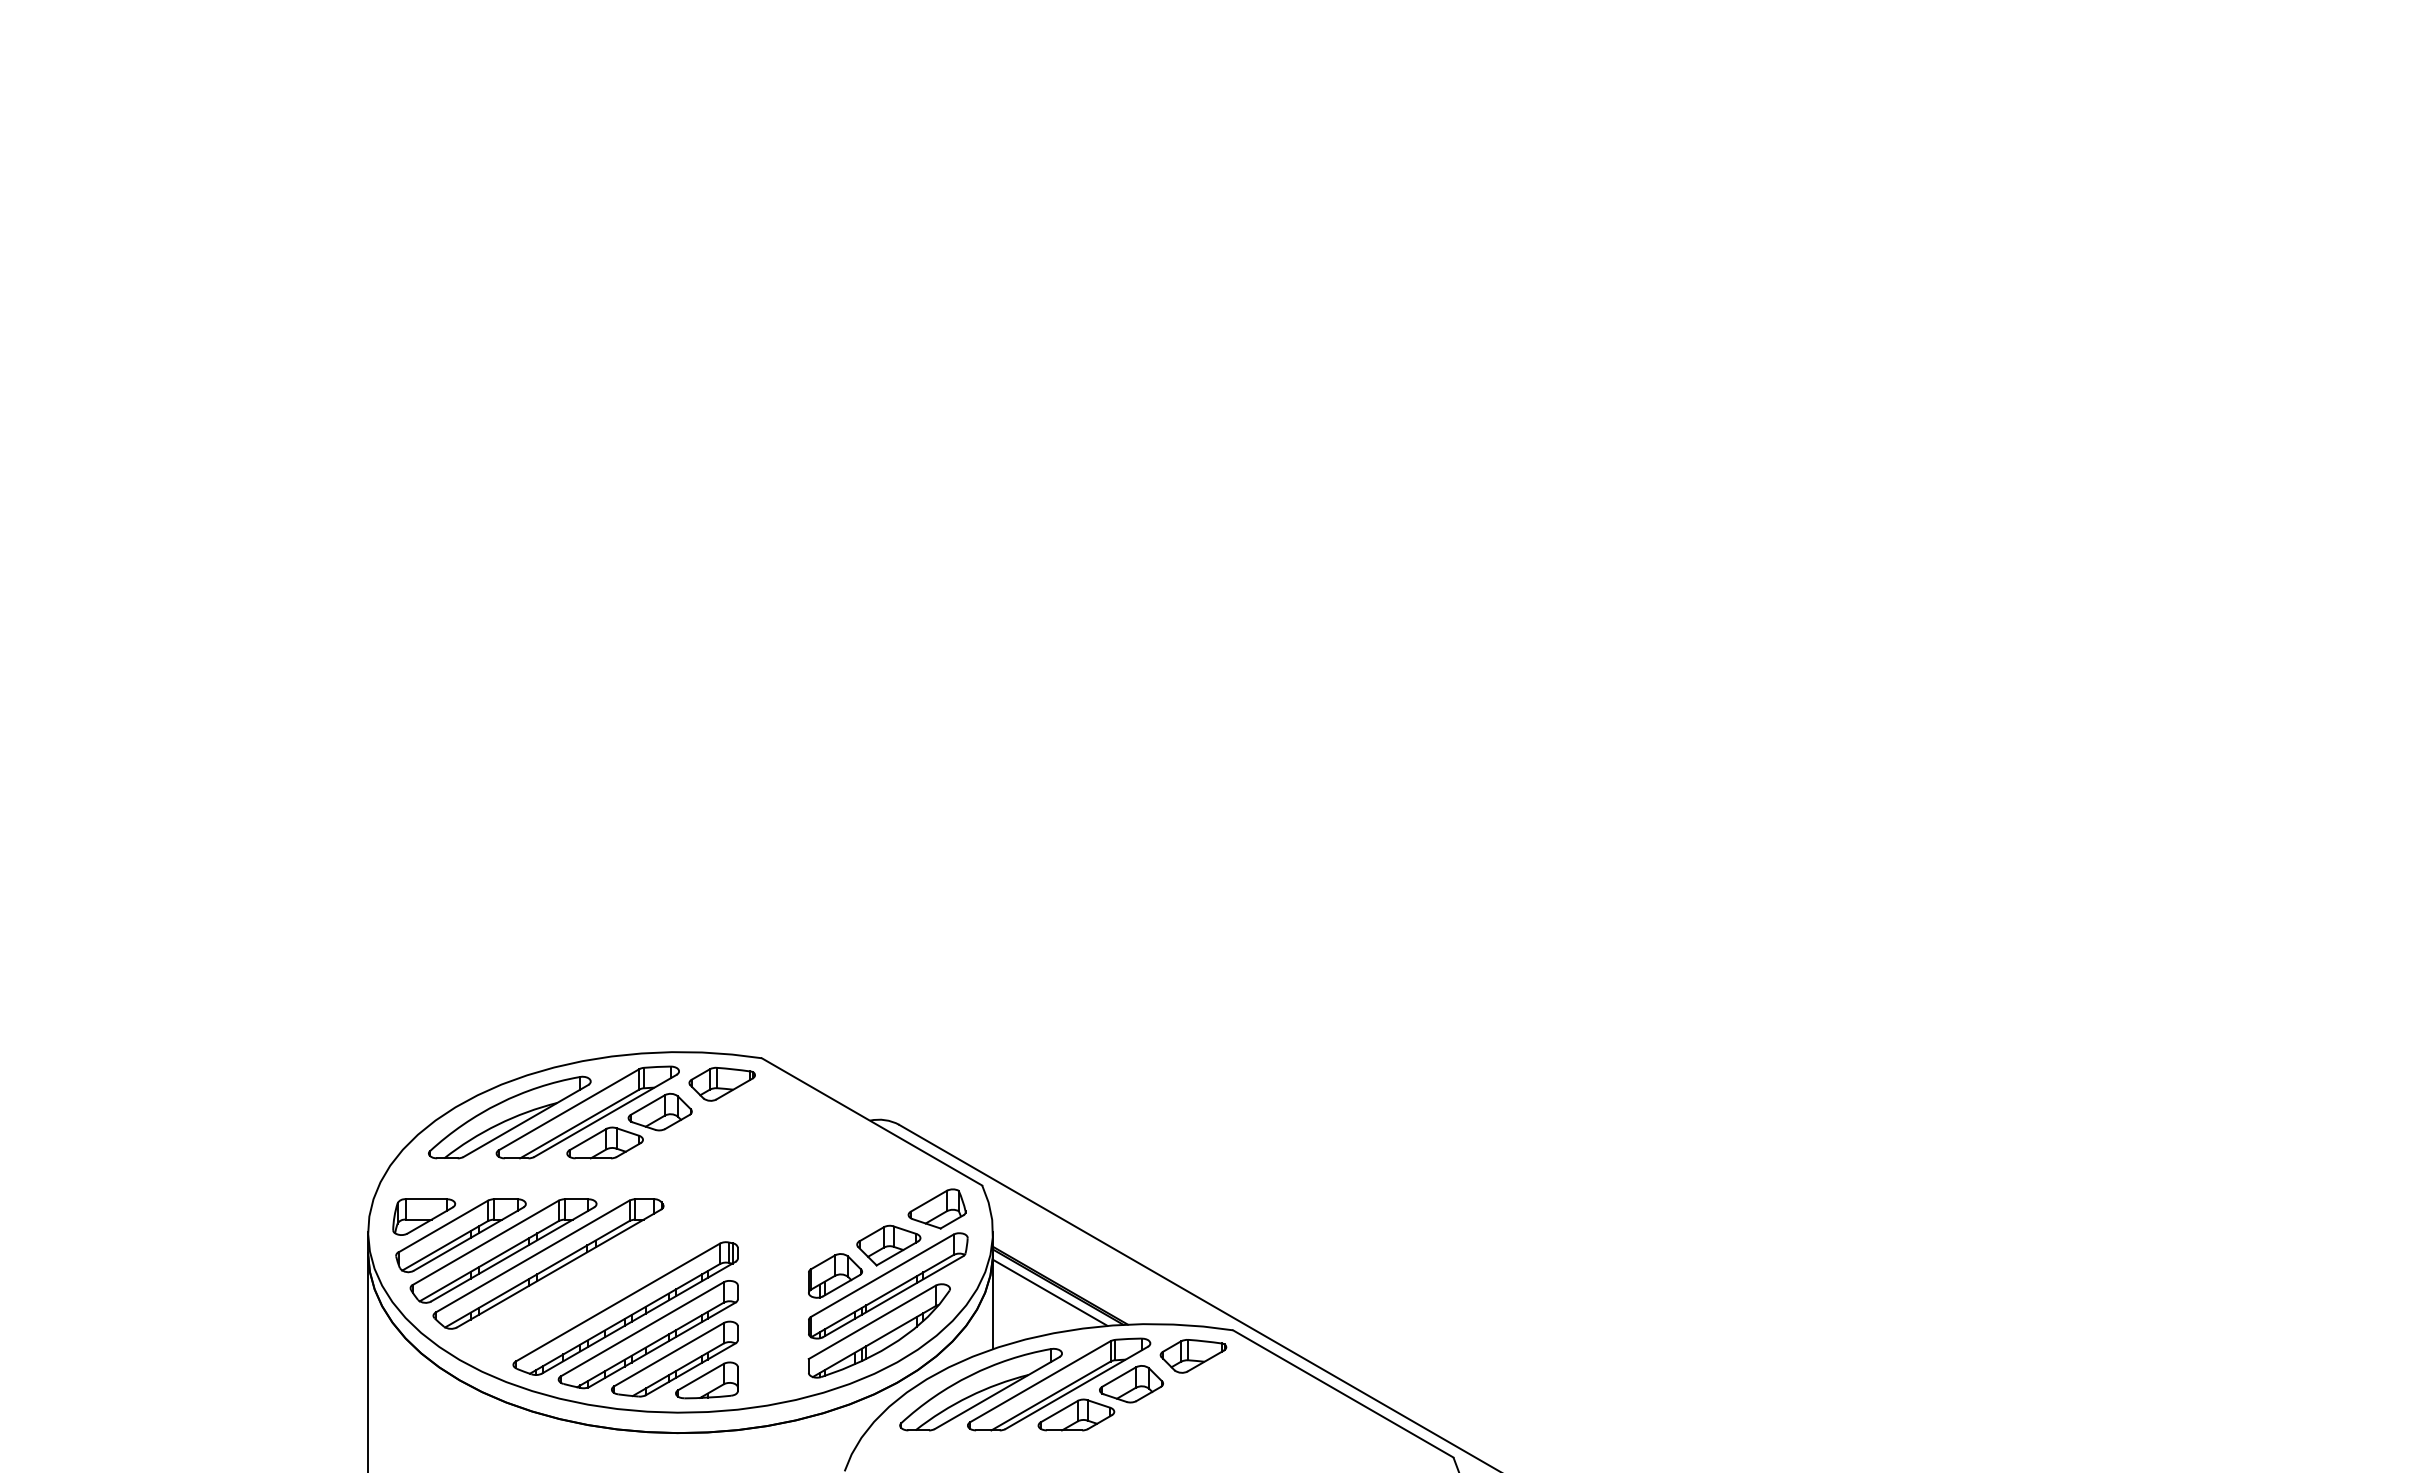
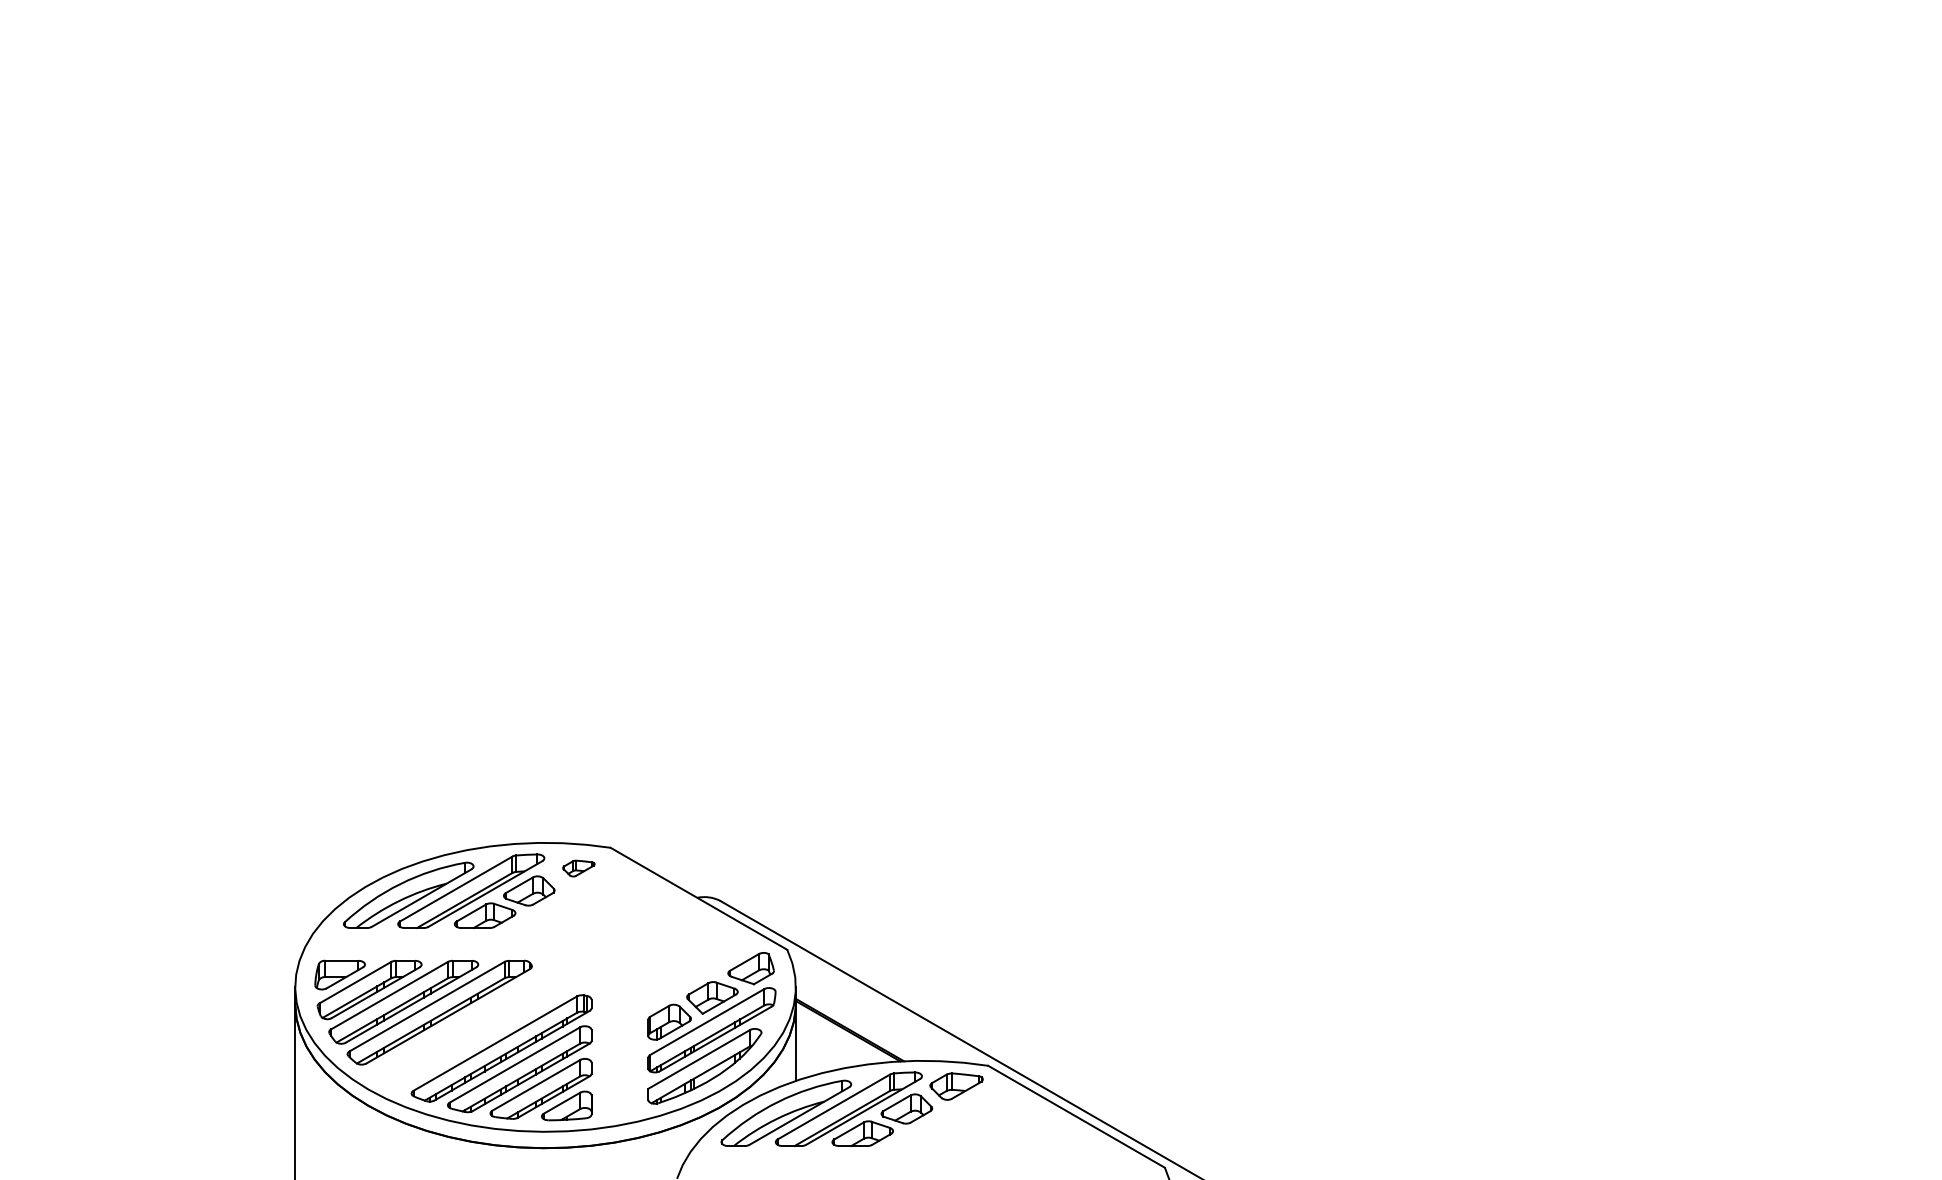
part: (721, 1083) -> (578, 868), size x0.6
line: (1049, 1292) -> (841, 1035), removed

